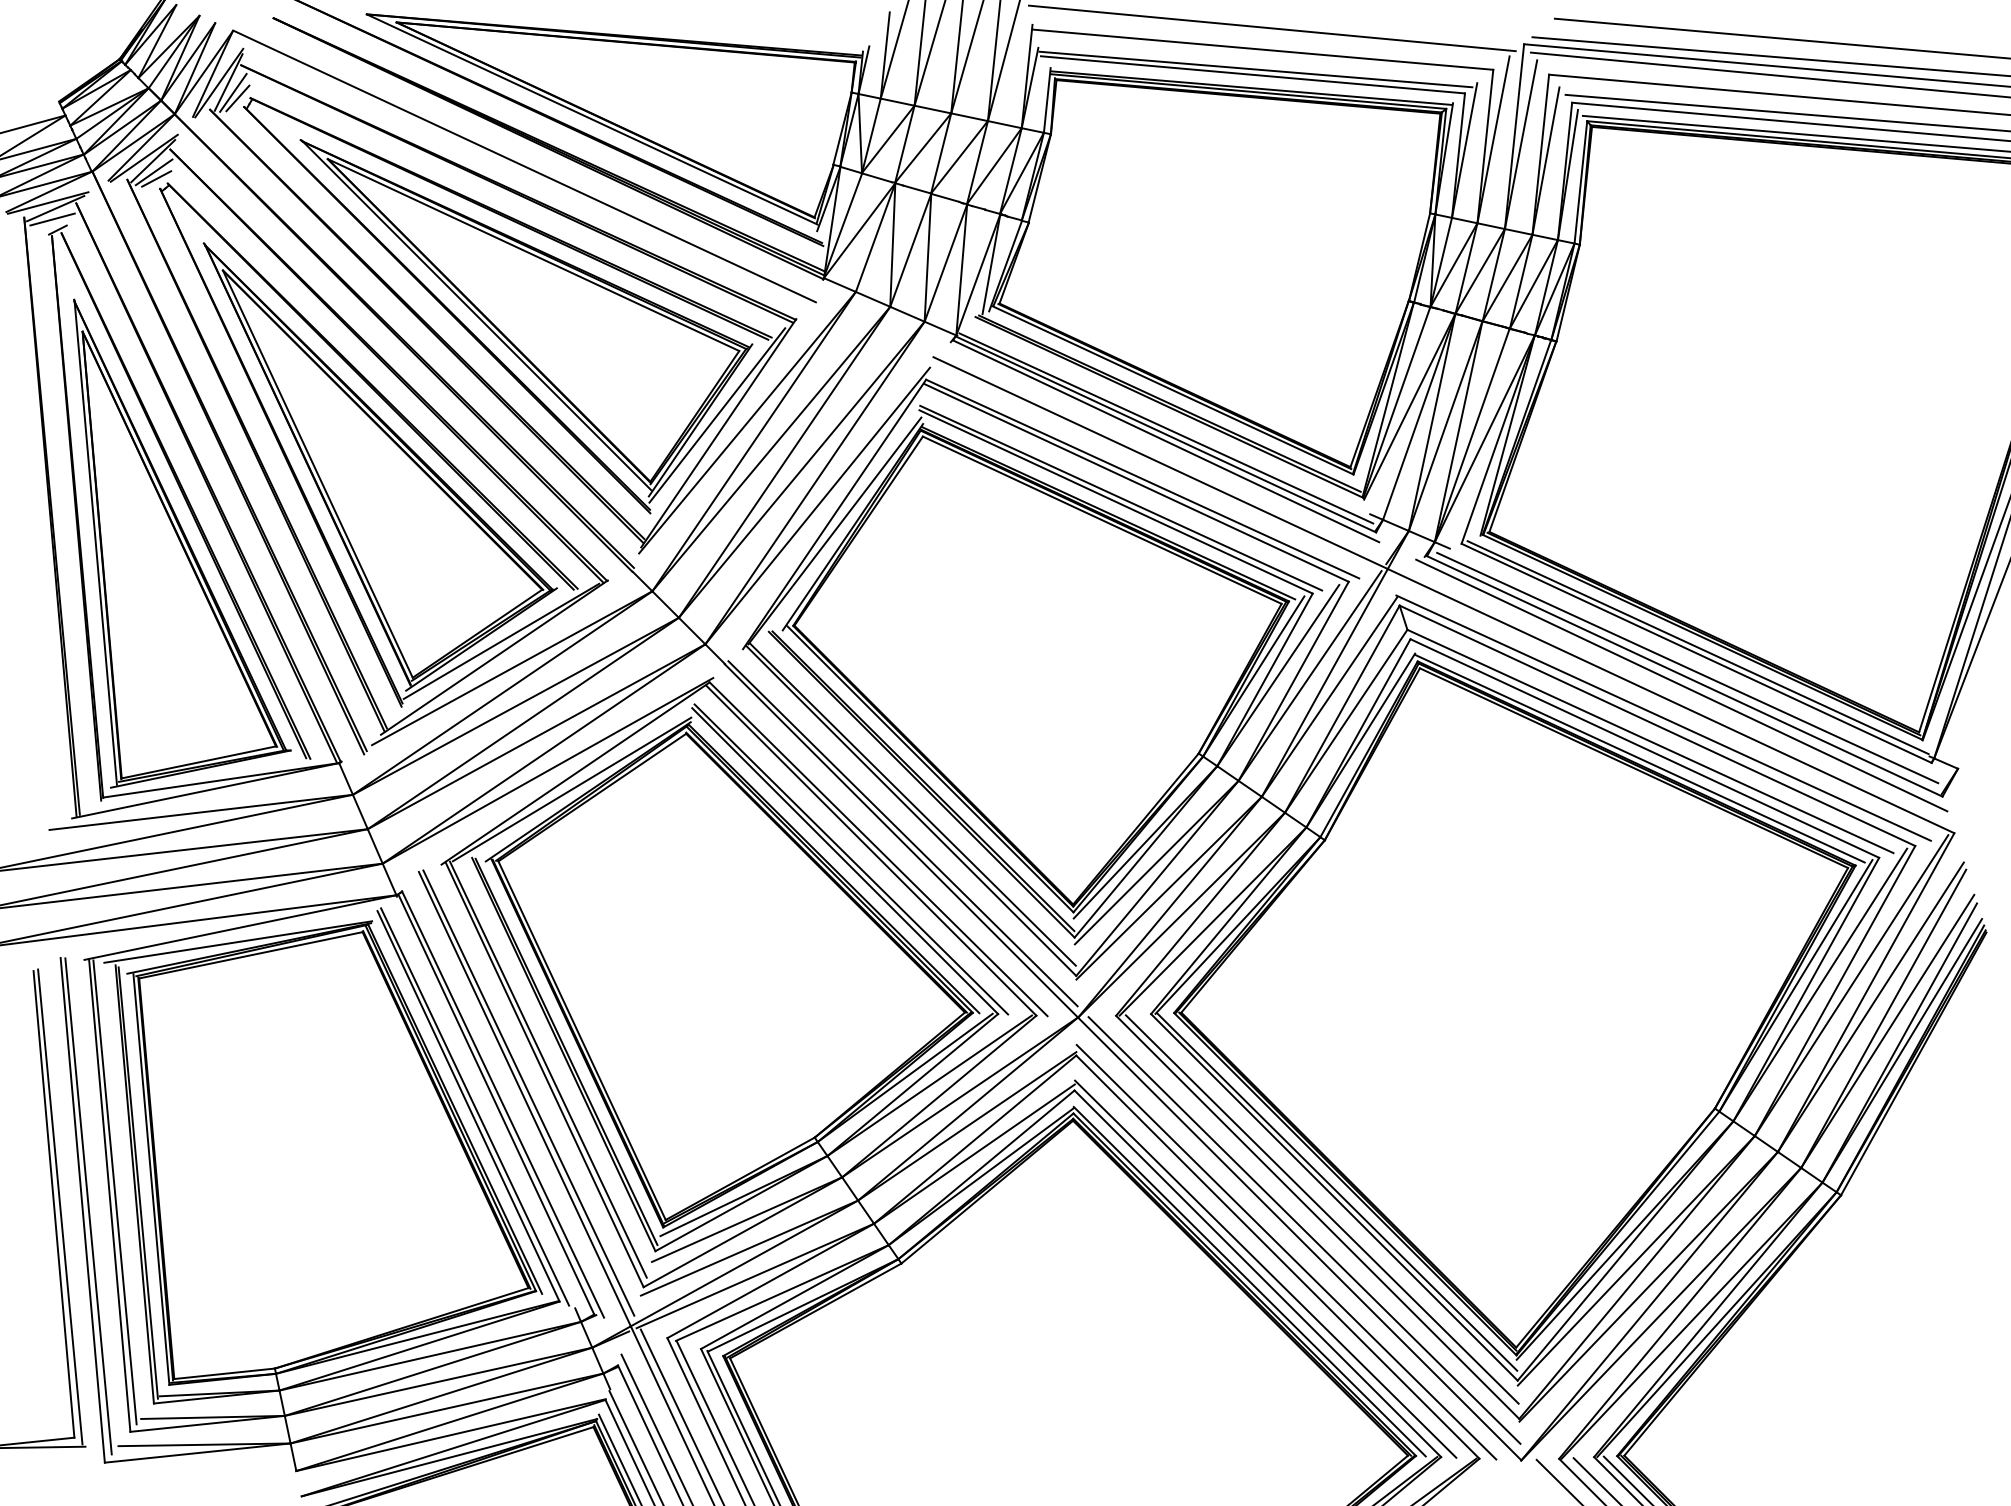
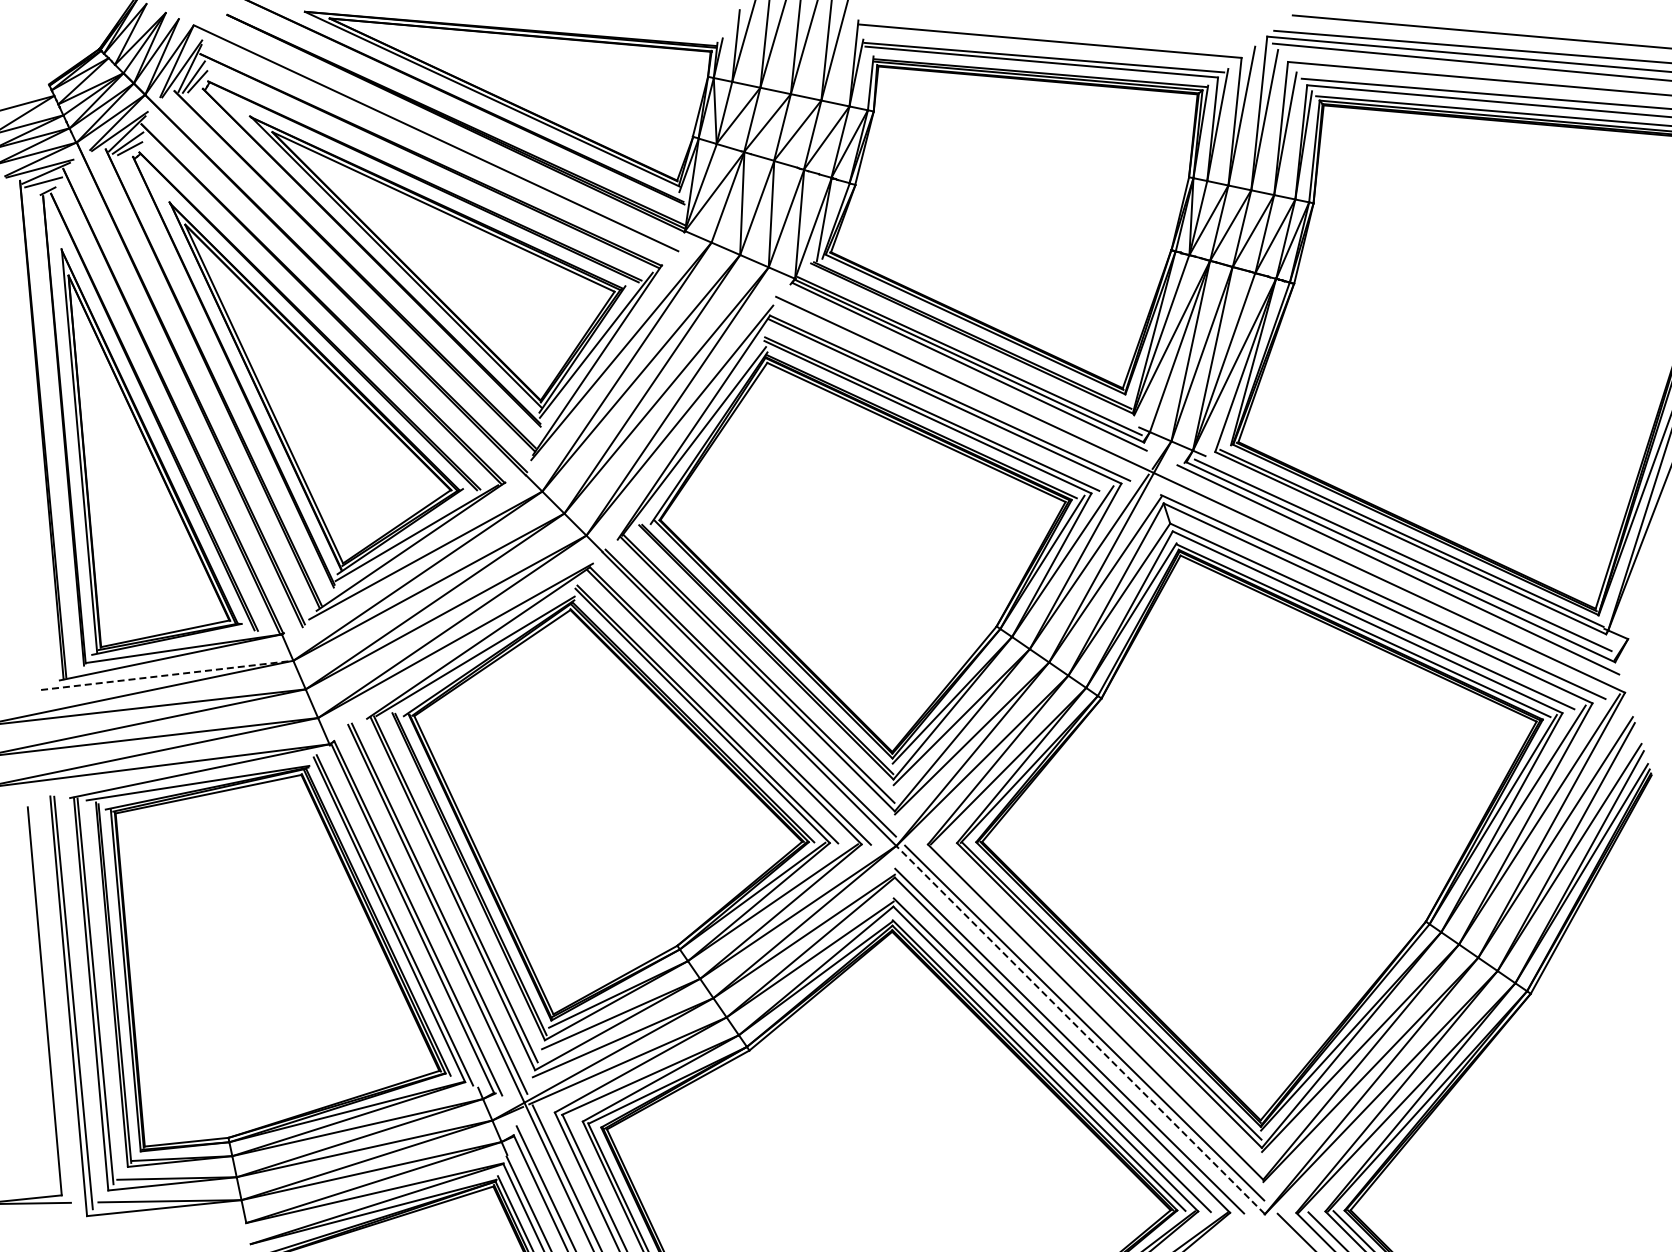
line: (1271, 28) -> (1057, 23), removed
line: (201, 812) -> (167, 675), solid -> dashed
line: (59, 1206) -> (49, 1003), removed
line: (1322, 1209) -> (1099, 1005), removed
line: (1299, 1238) -> (1080, 1029), solid -> dashed

